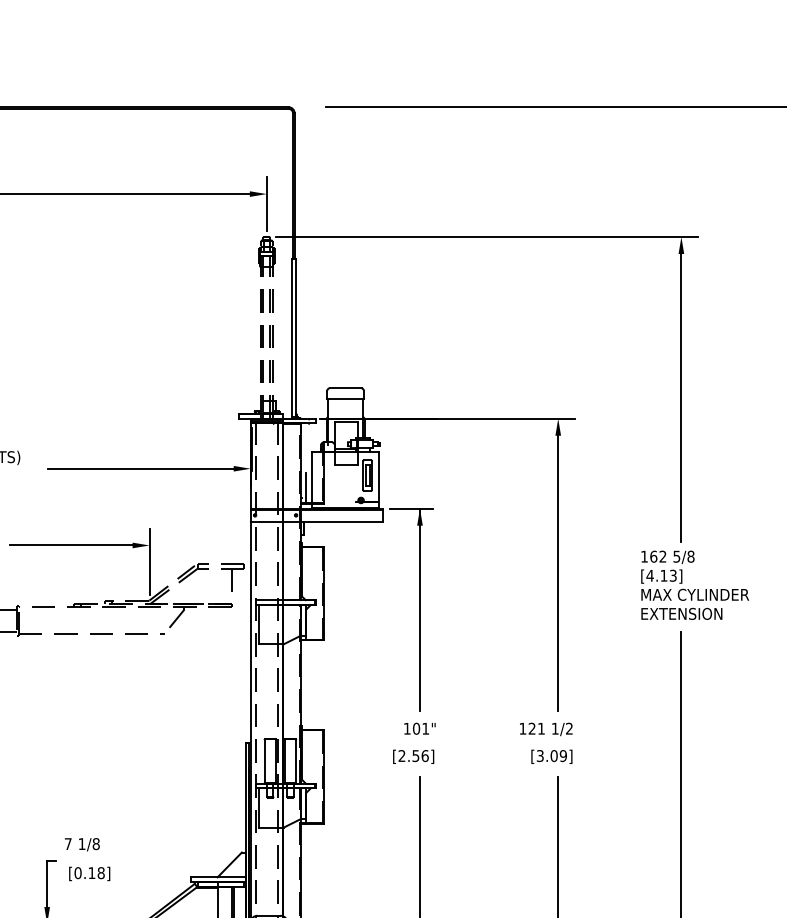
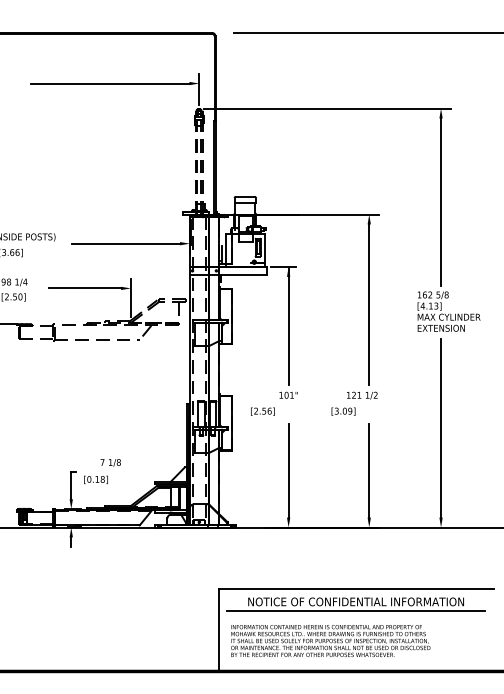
text: (412, 756) -> (262, 411), moved
text: (551, 756) -> (343, 411), moved
text: (81, 844) -> (110, 462), moved

